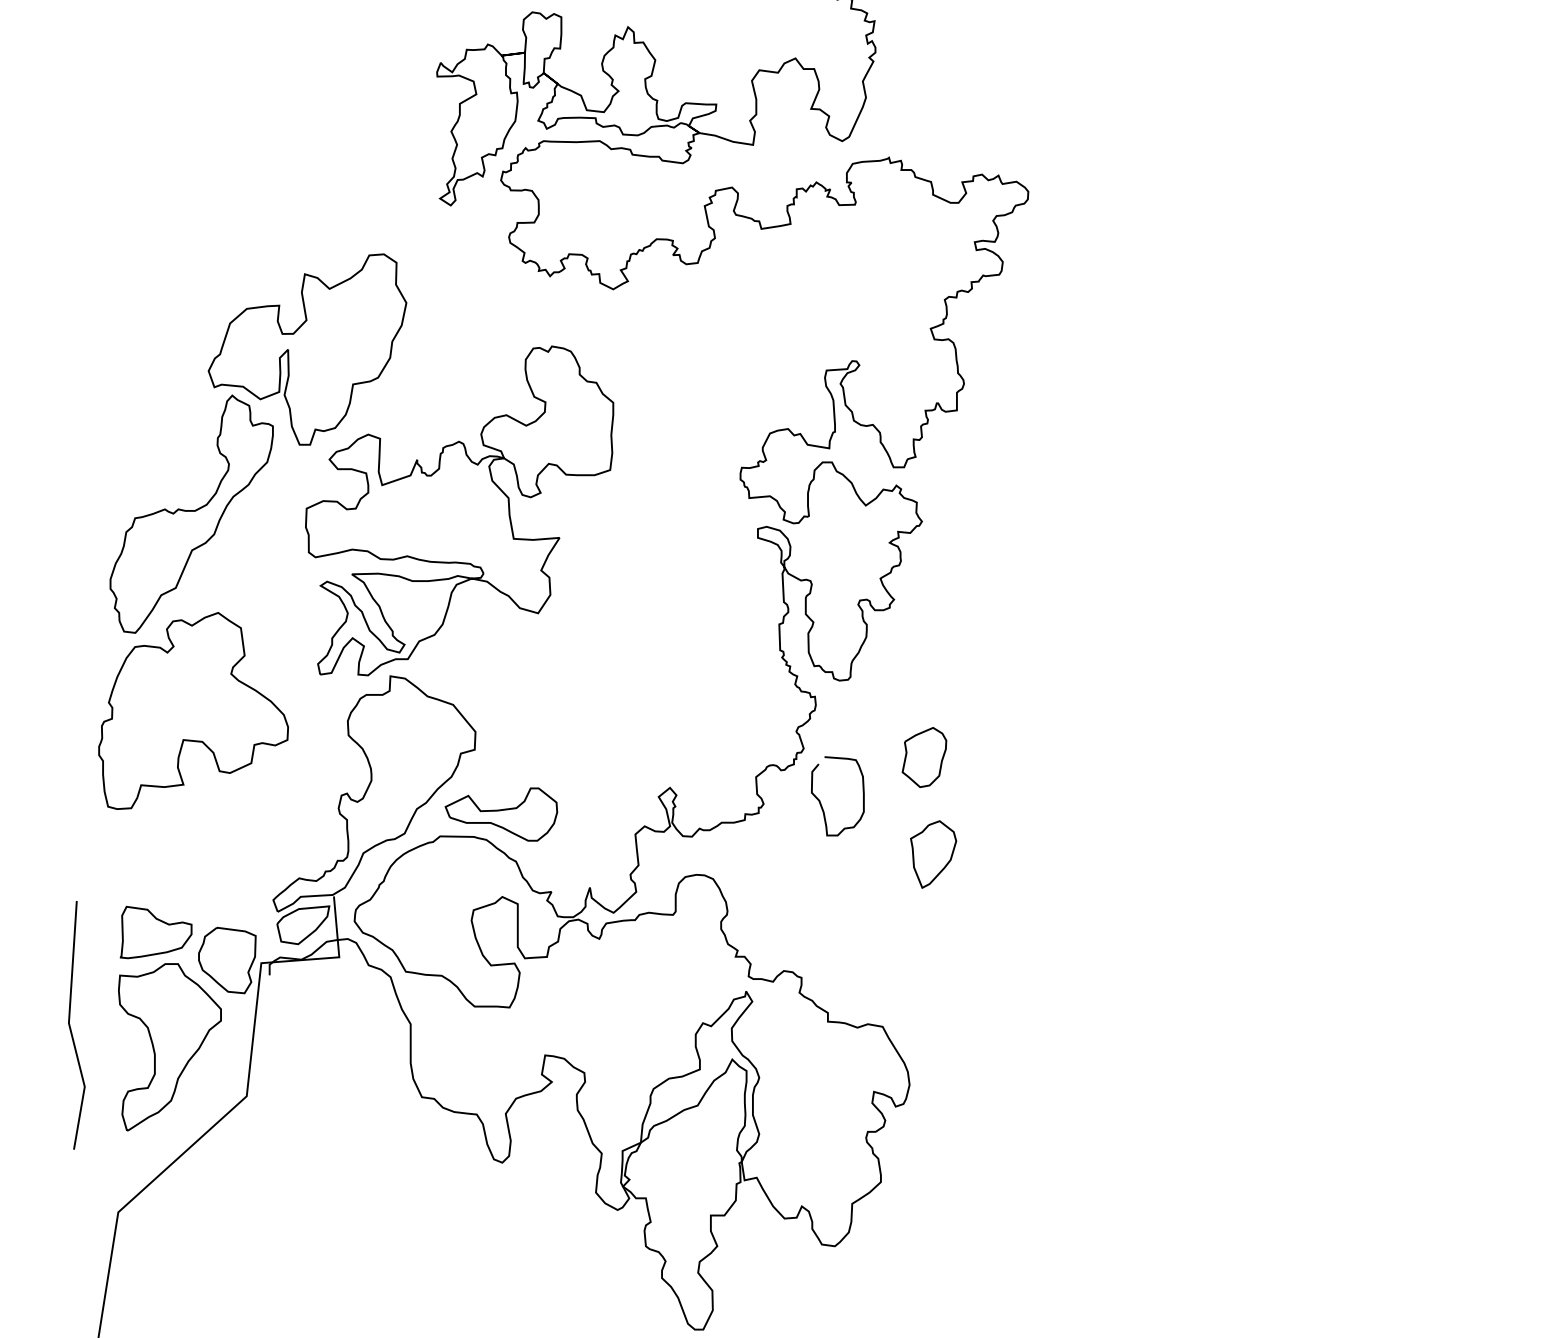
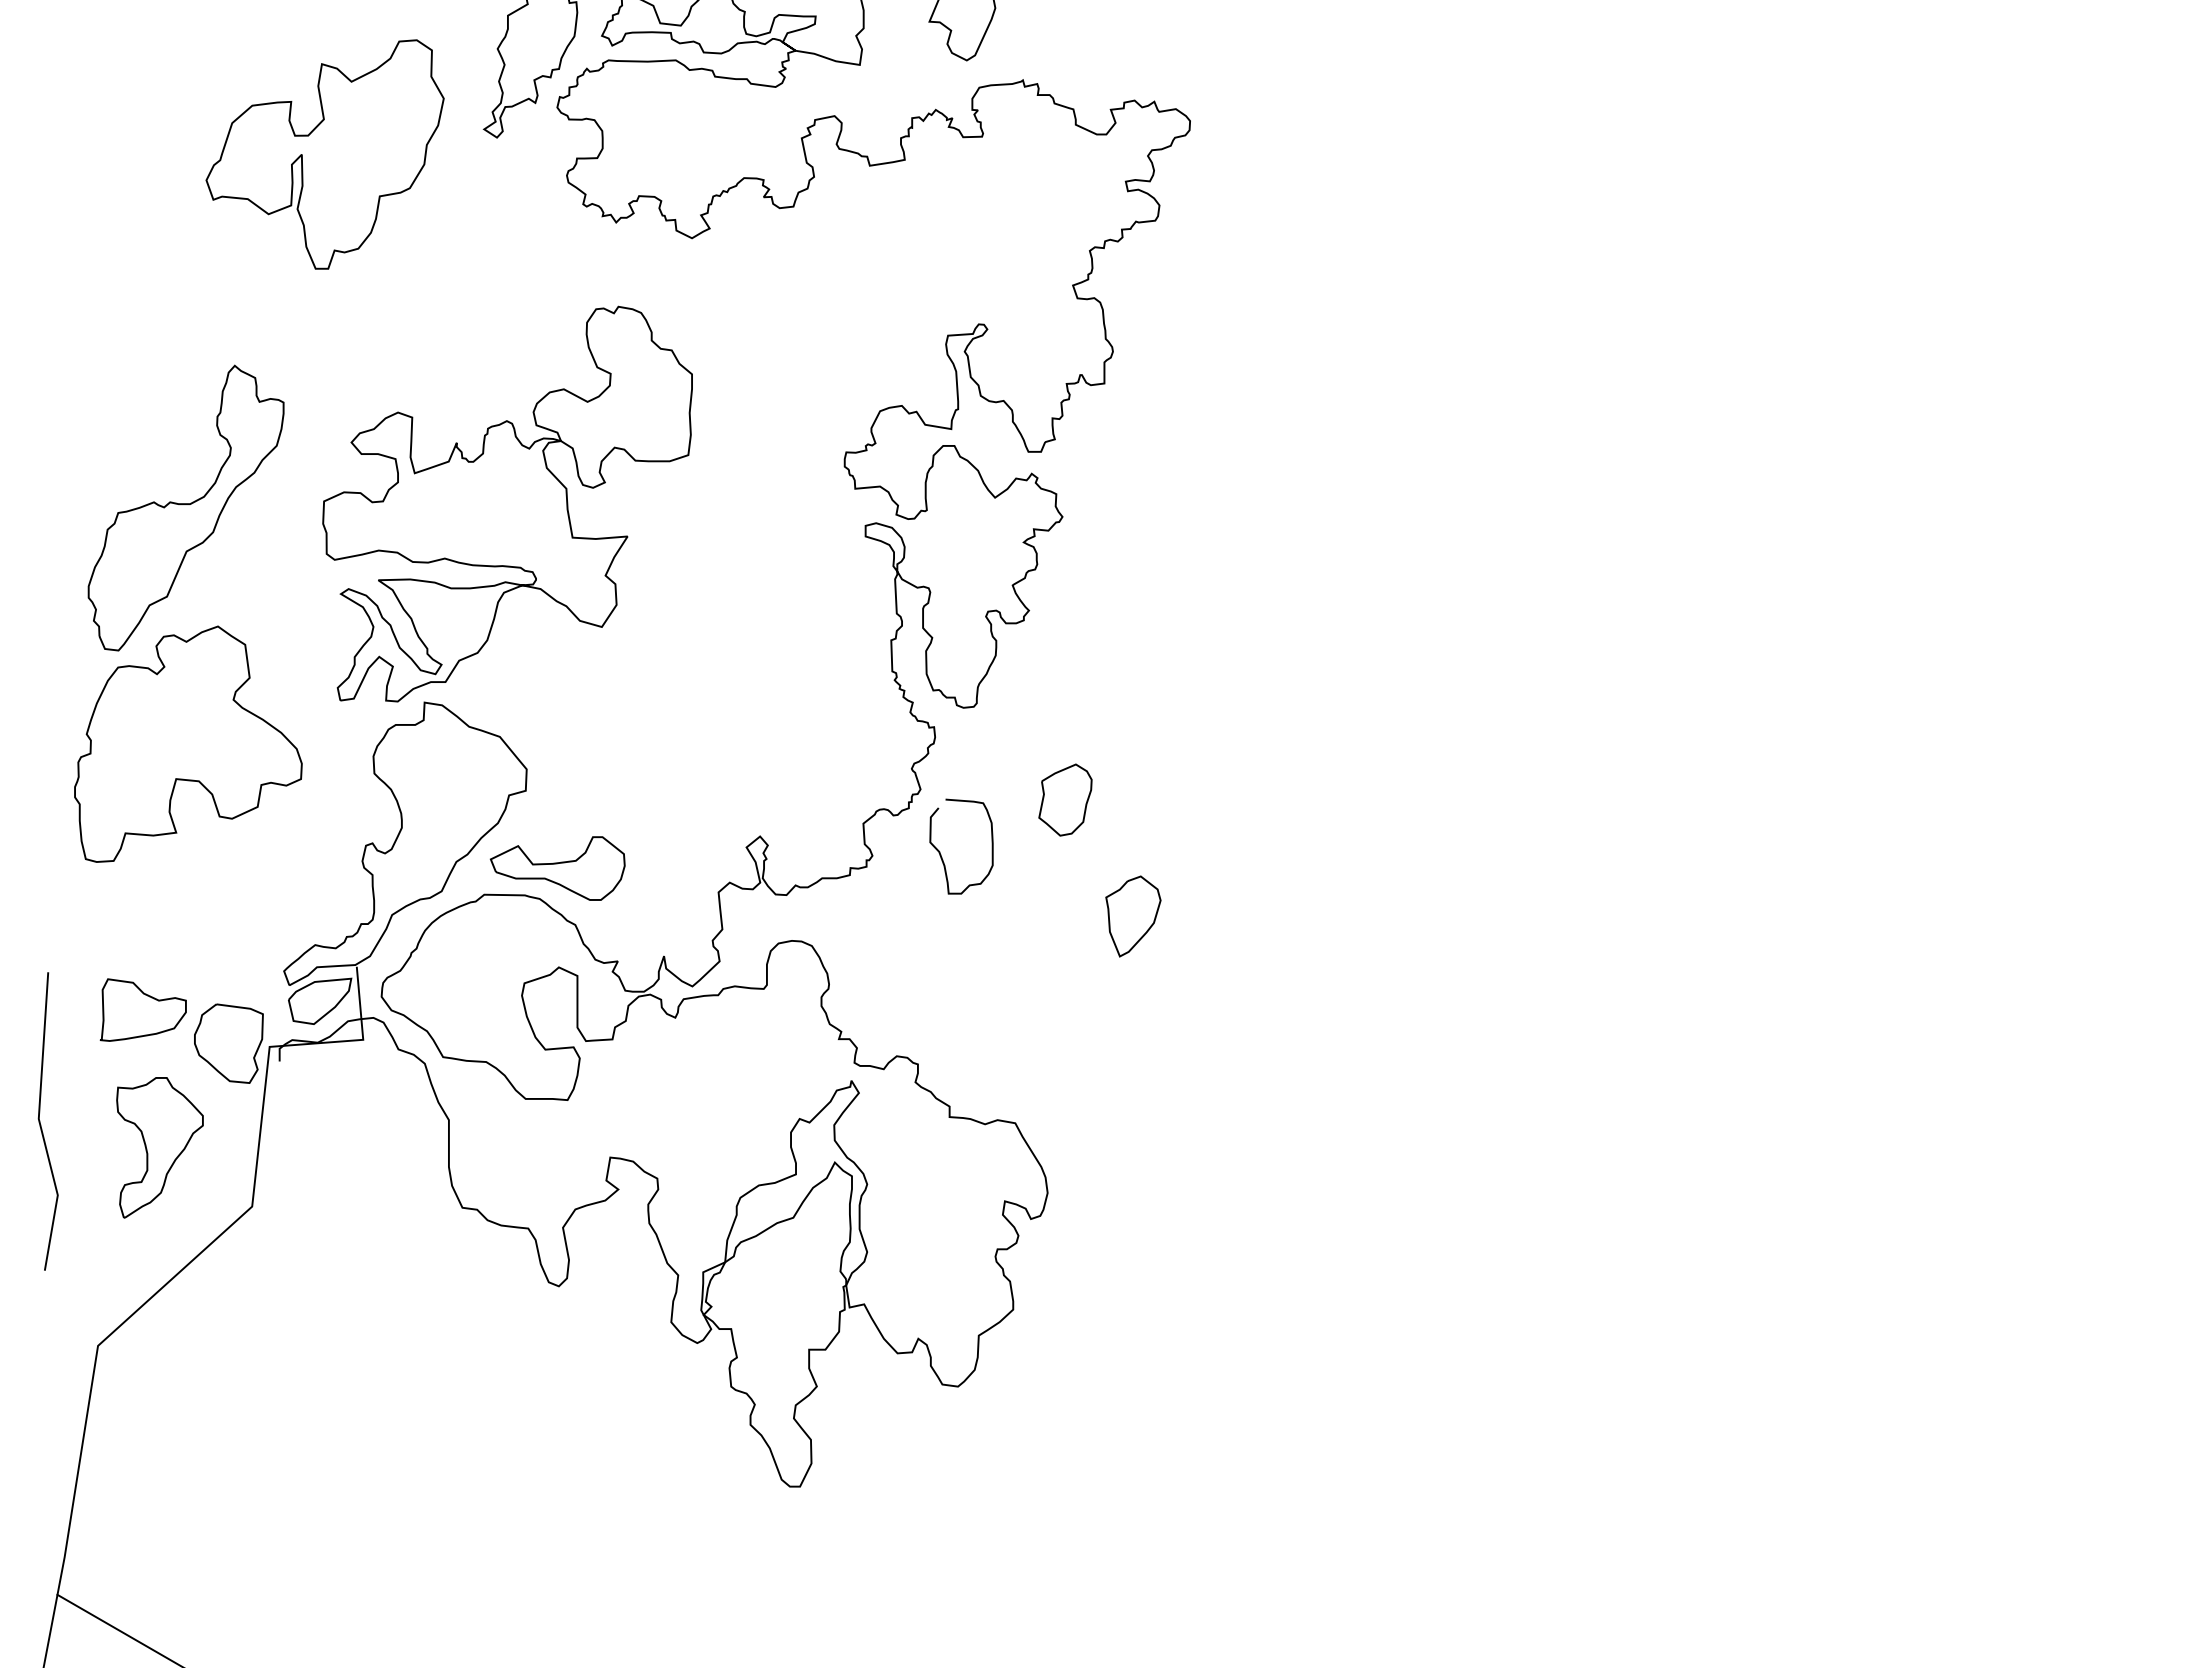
part: (307, 349) -> (324, 154), moved
part: (933, 854) -> (1133, 916), moved
part: (169, 1047) -> (159, 1147), size x0.7

